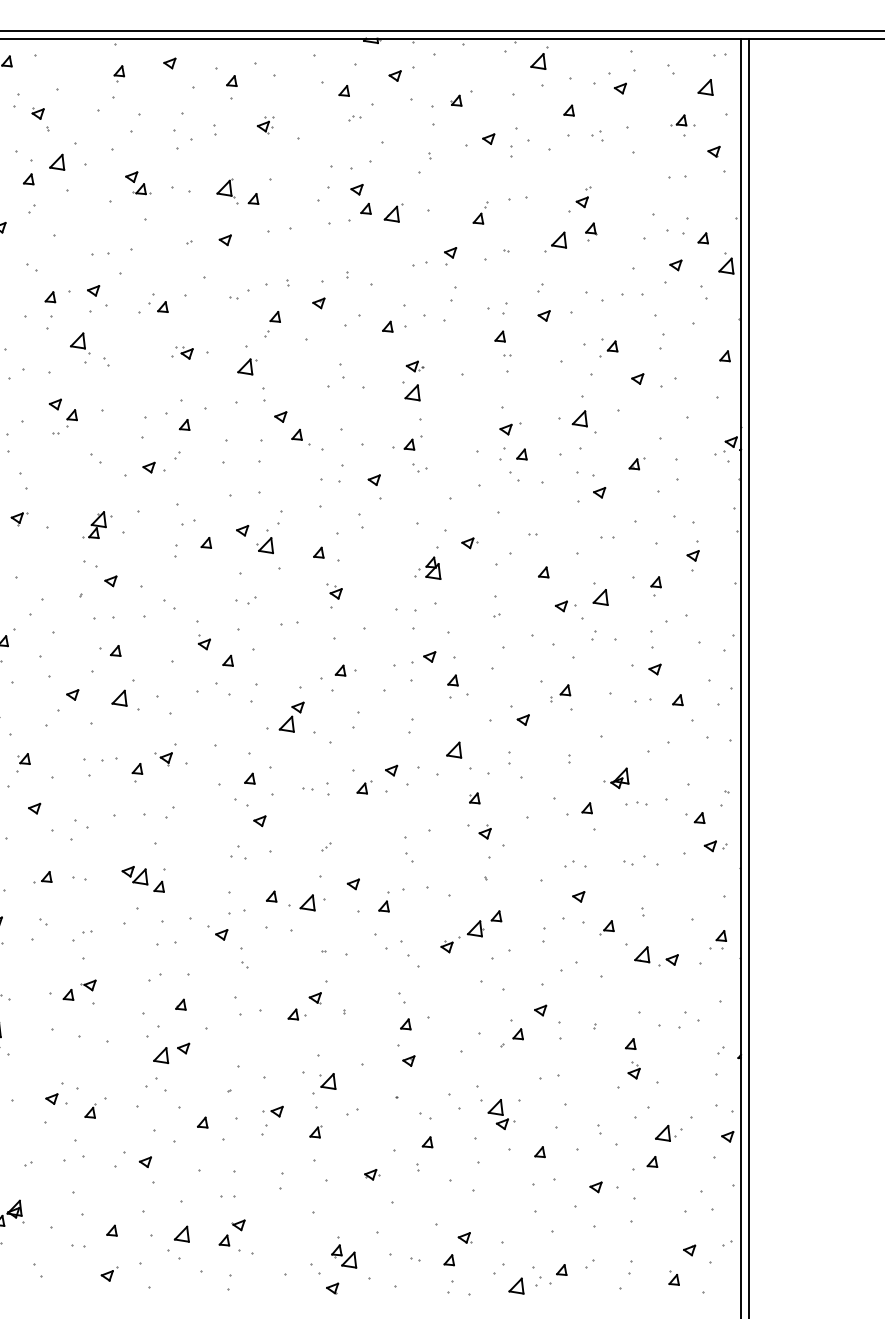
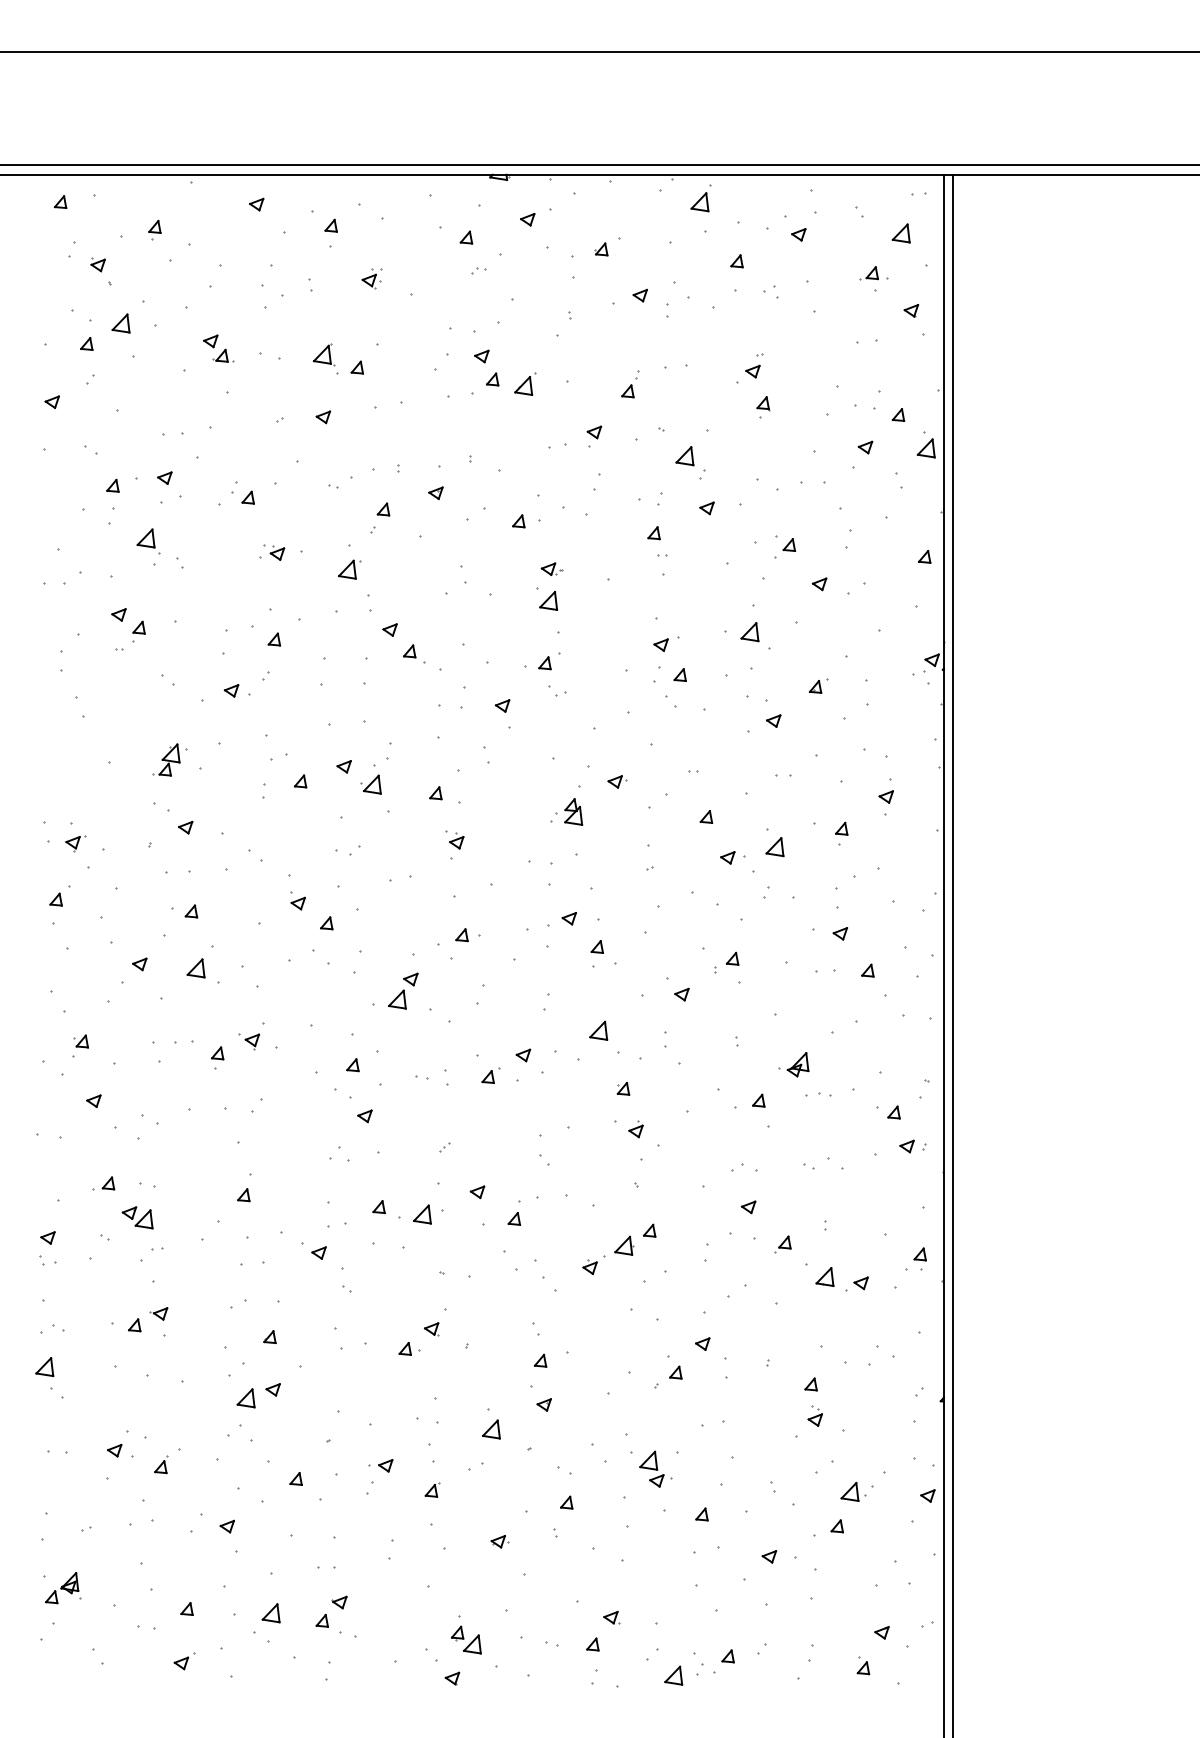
part: (119, 74) -> (154, 230), moved
part: (558, 240) -> (684, 456), moved
part: (19, 518) -> (75, 843), moved
part: (134, 875) -> (137, 1217), moved
part: (328, 1081) -> (491, 1429), moved

